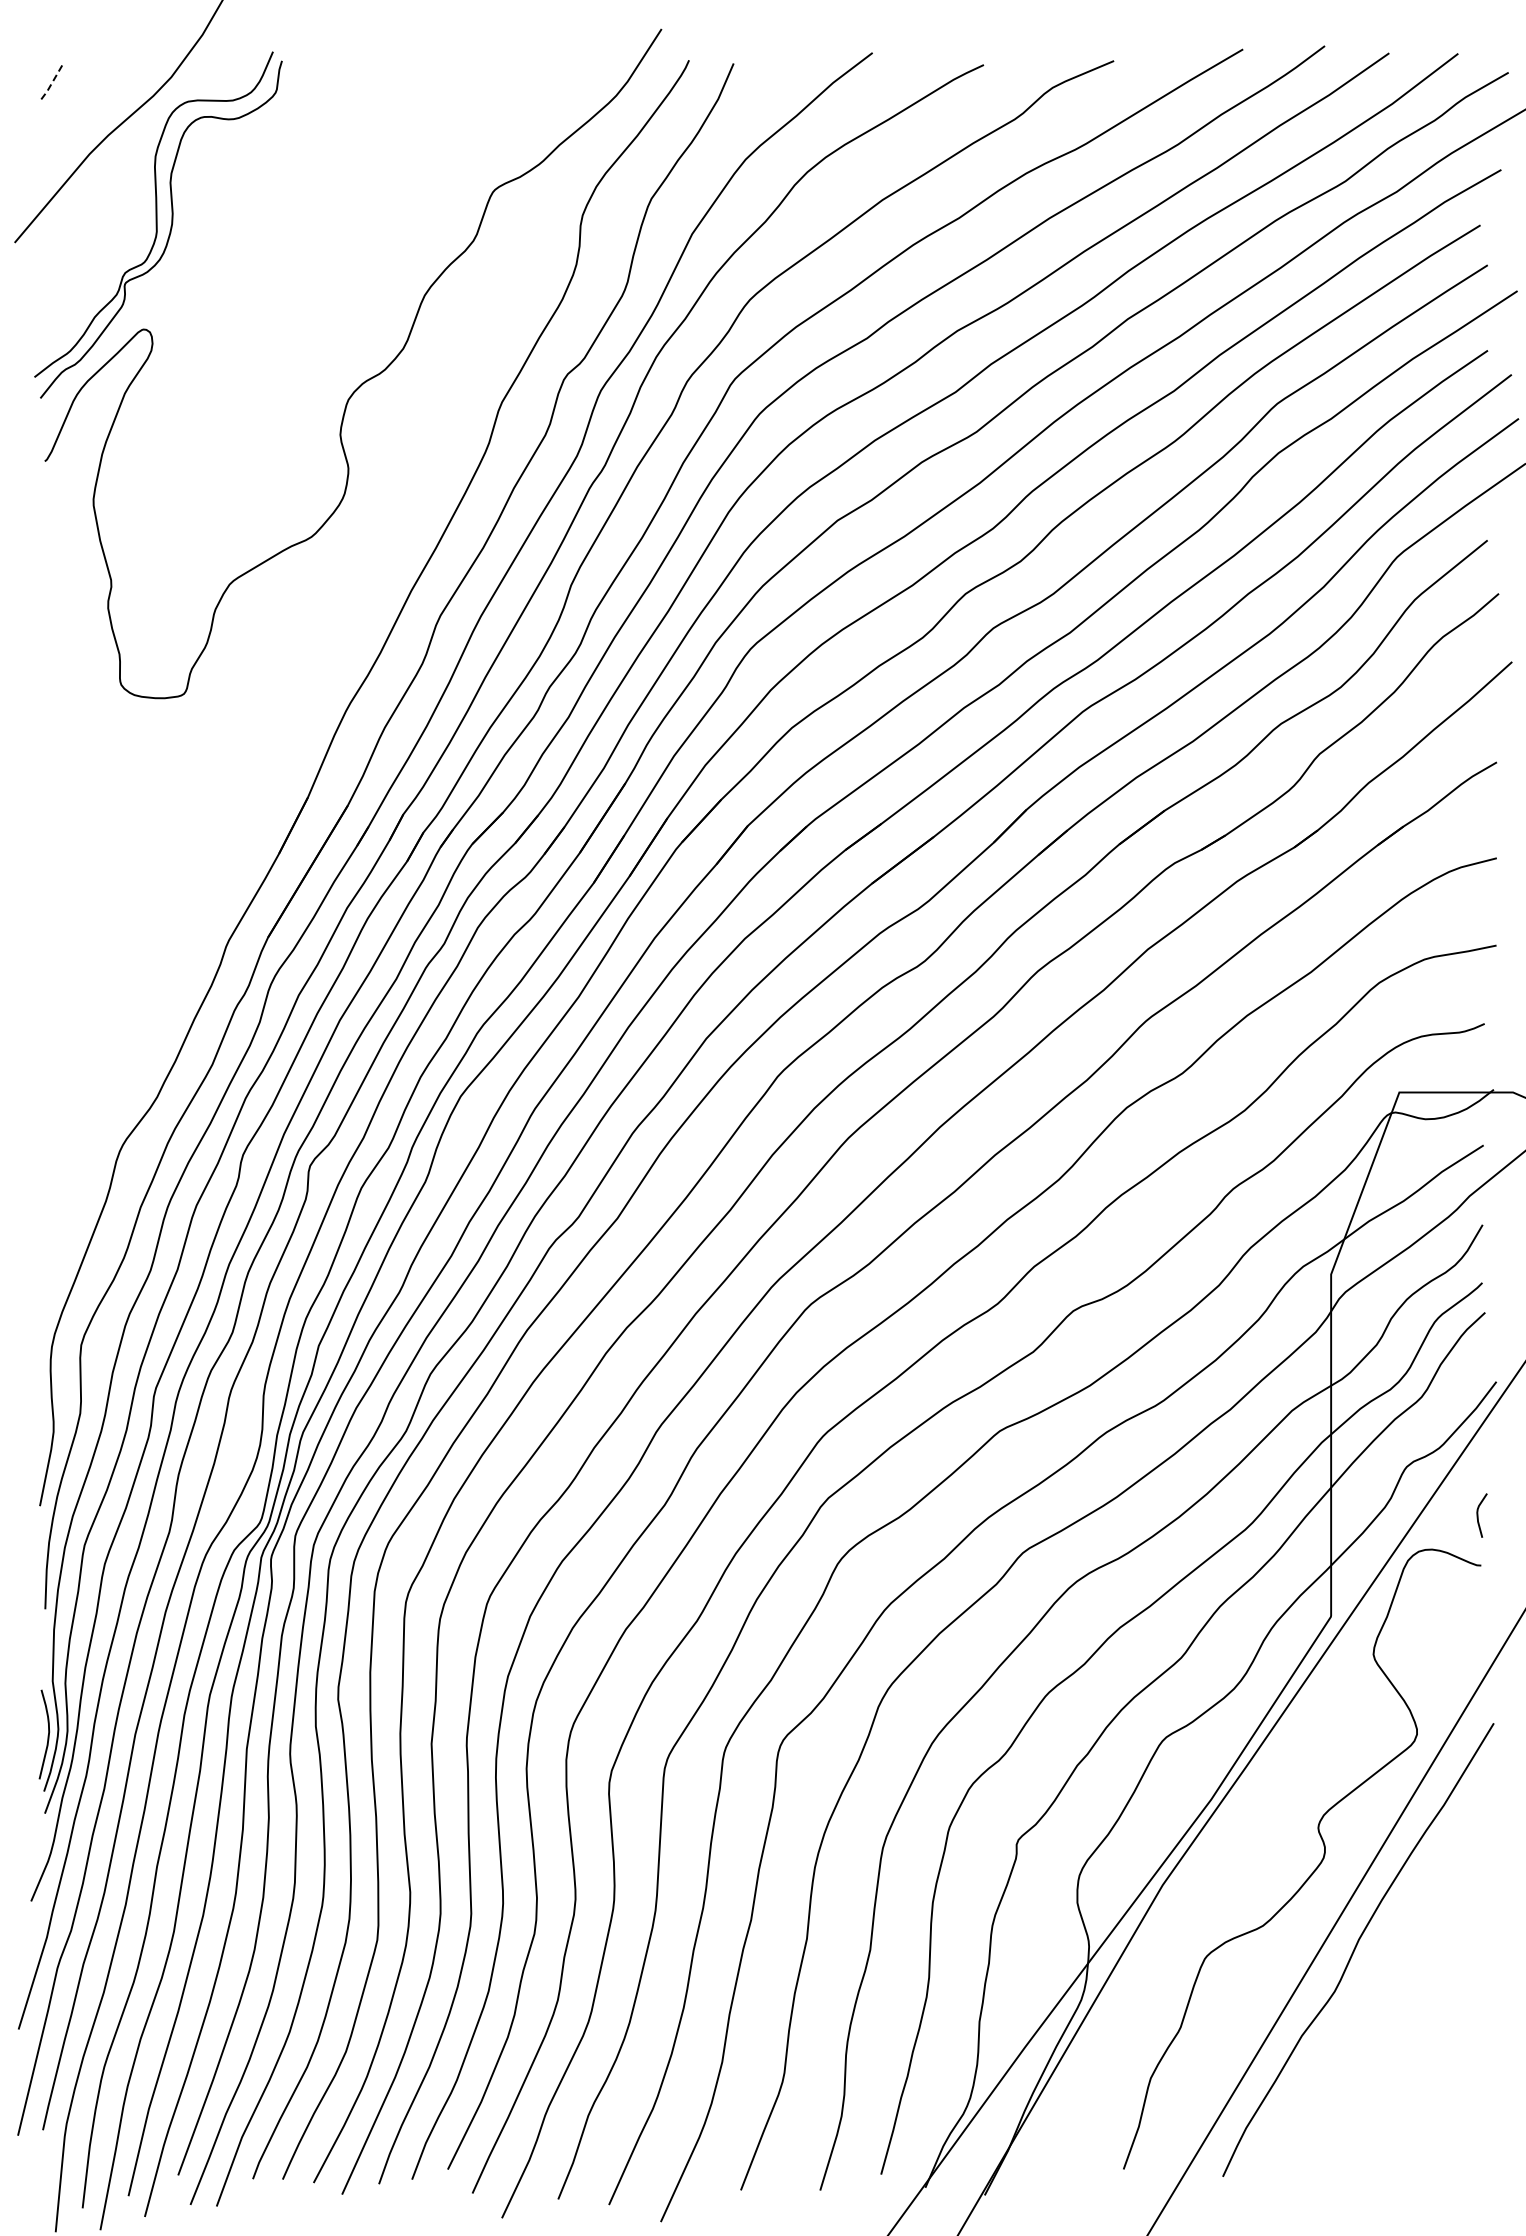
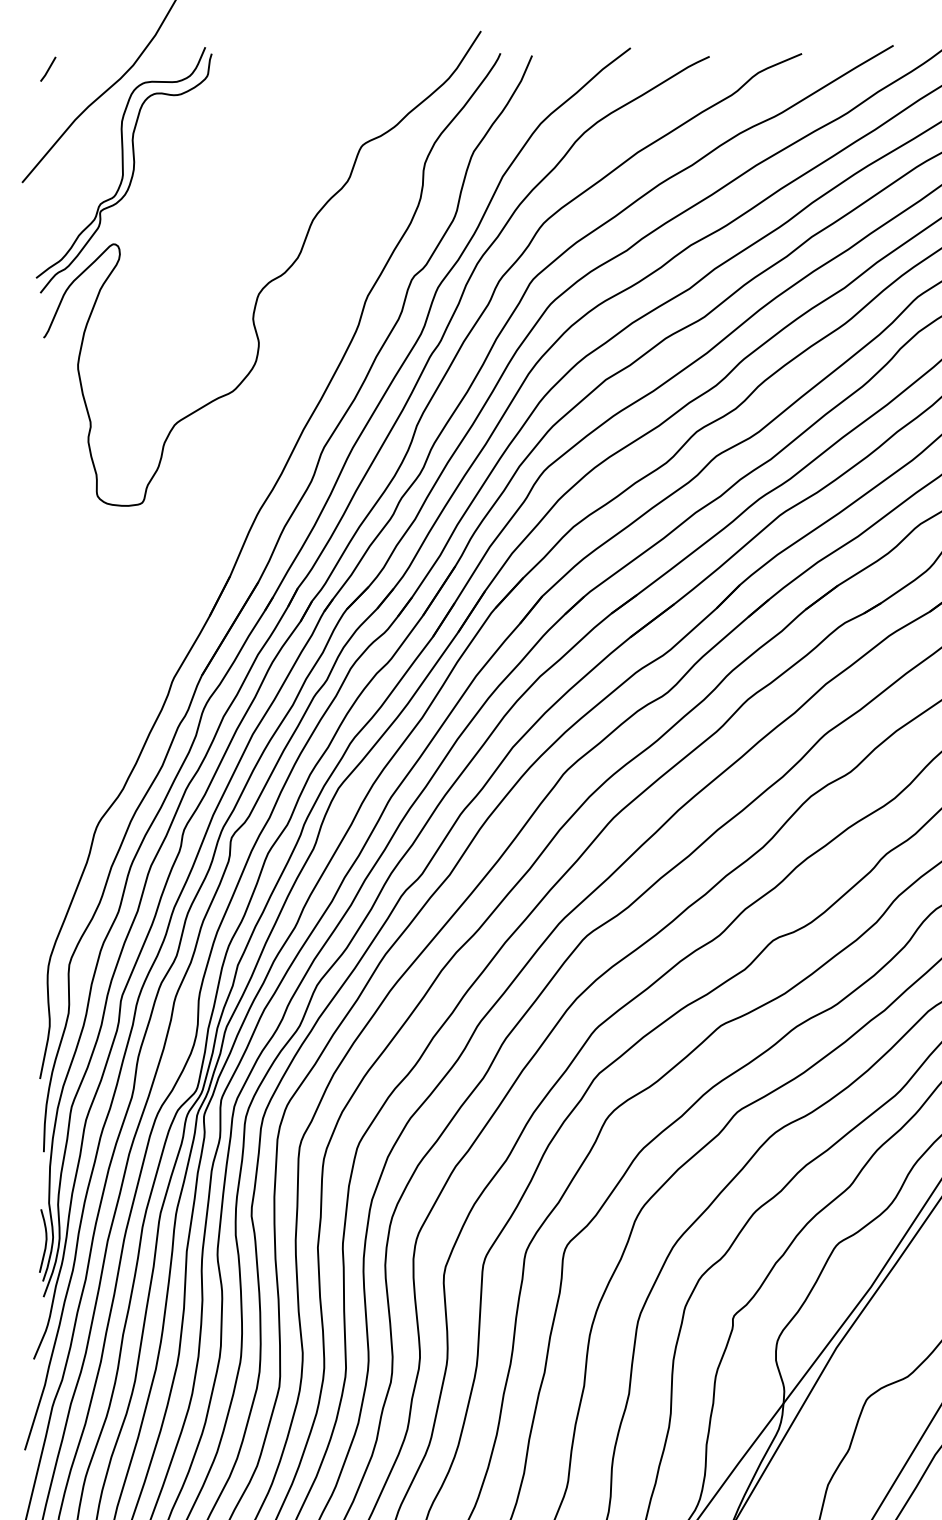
line: (51, 83) -> (48, 69), dashed -> solid

